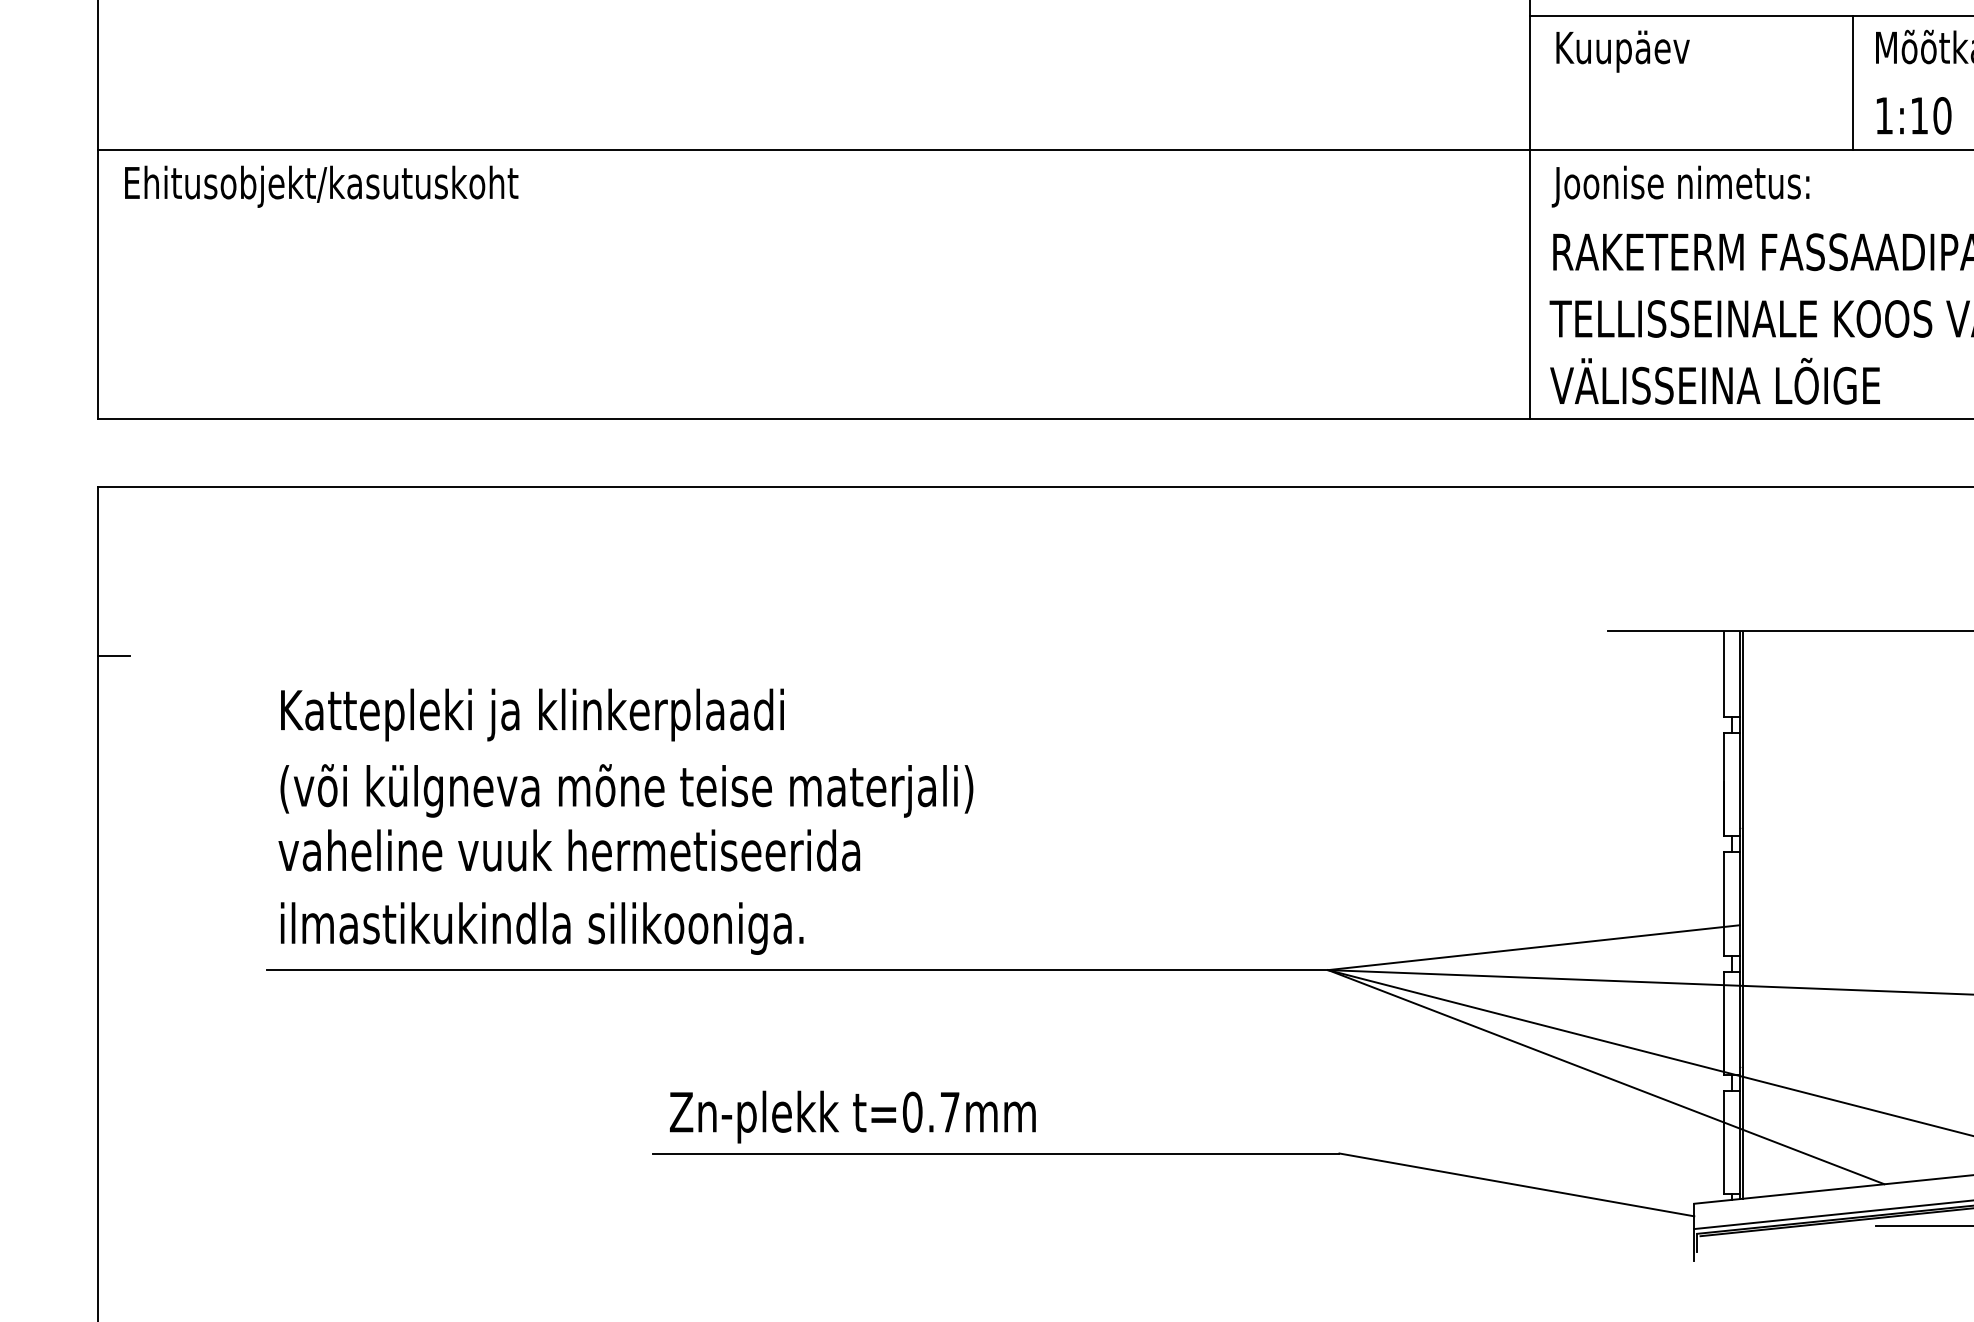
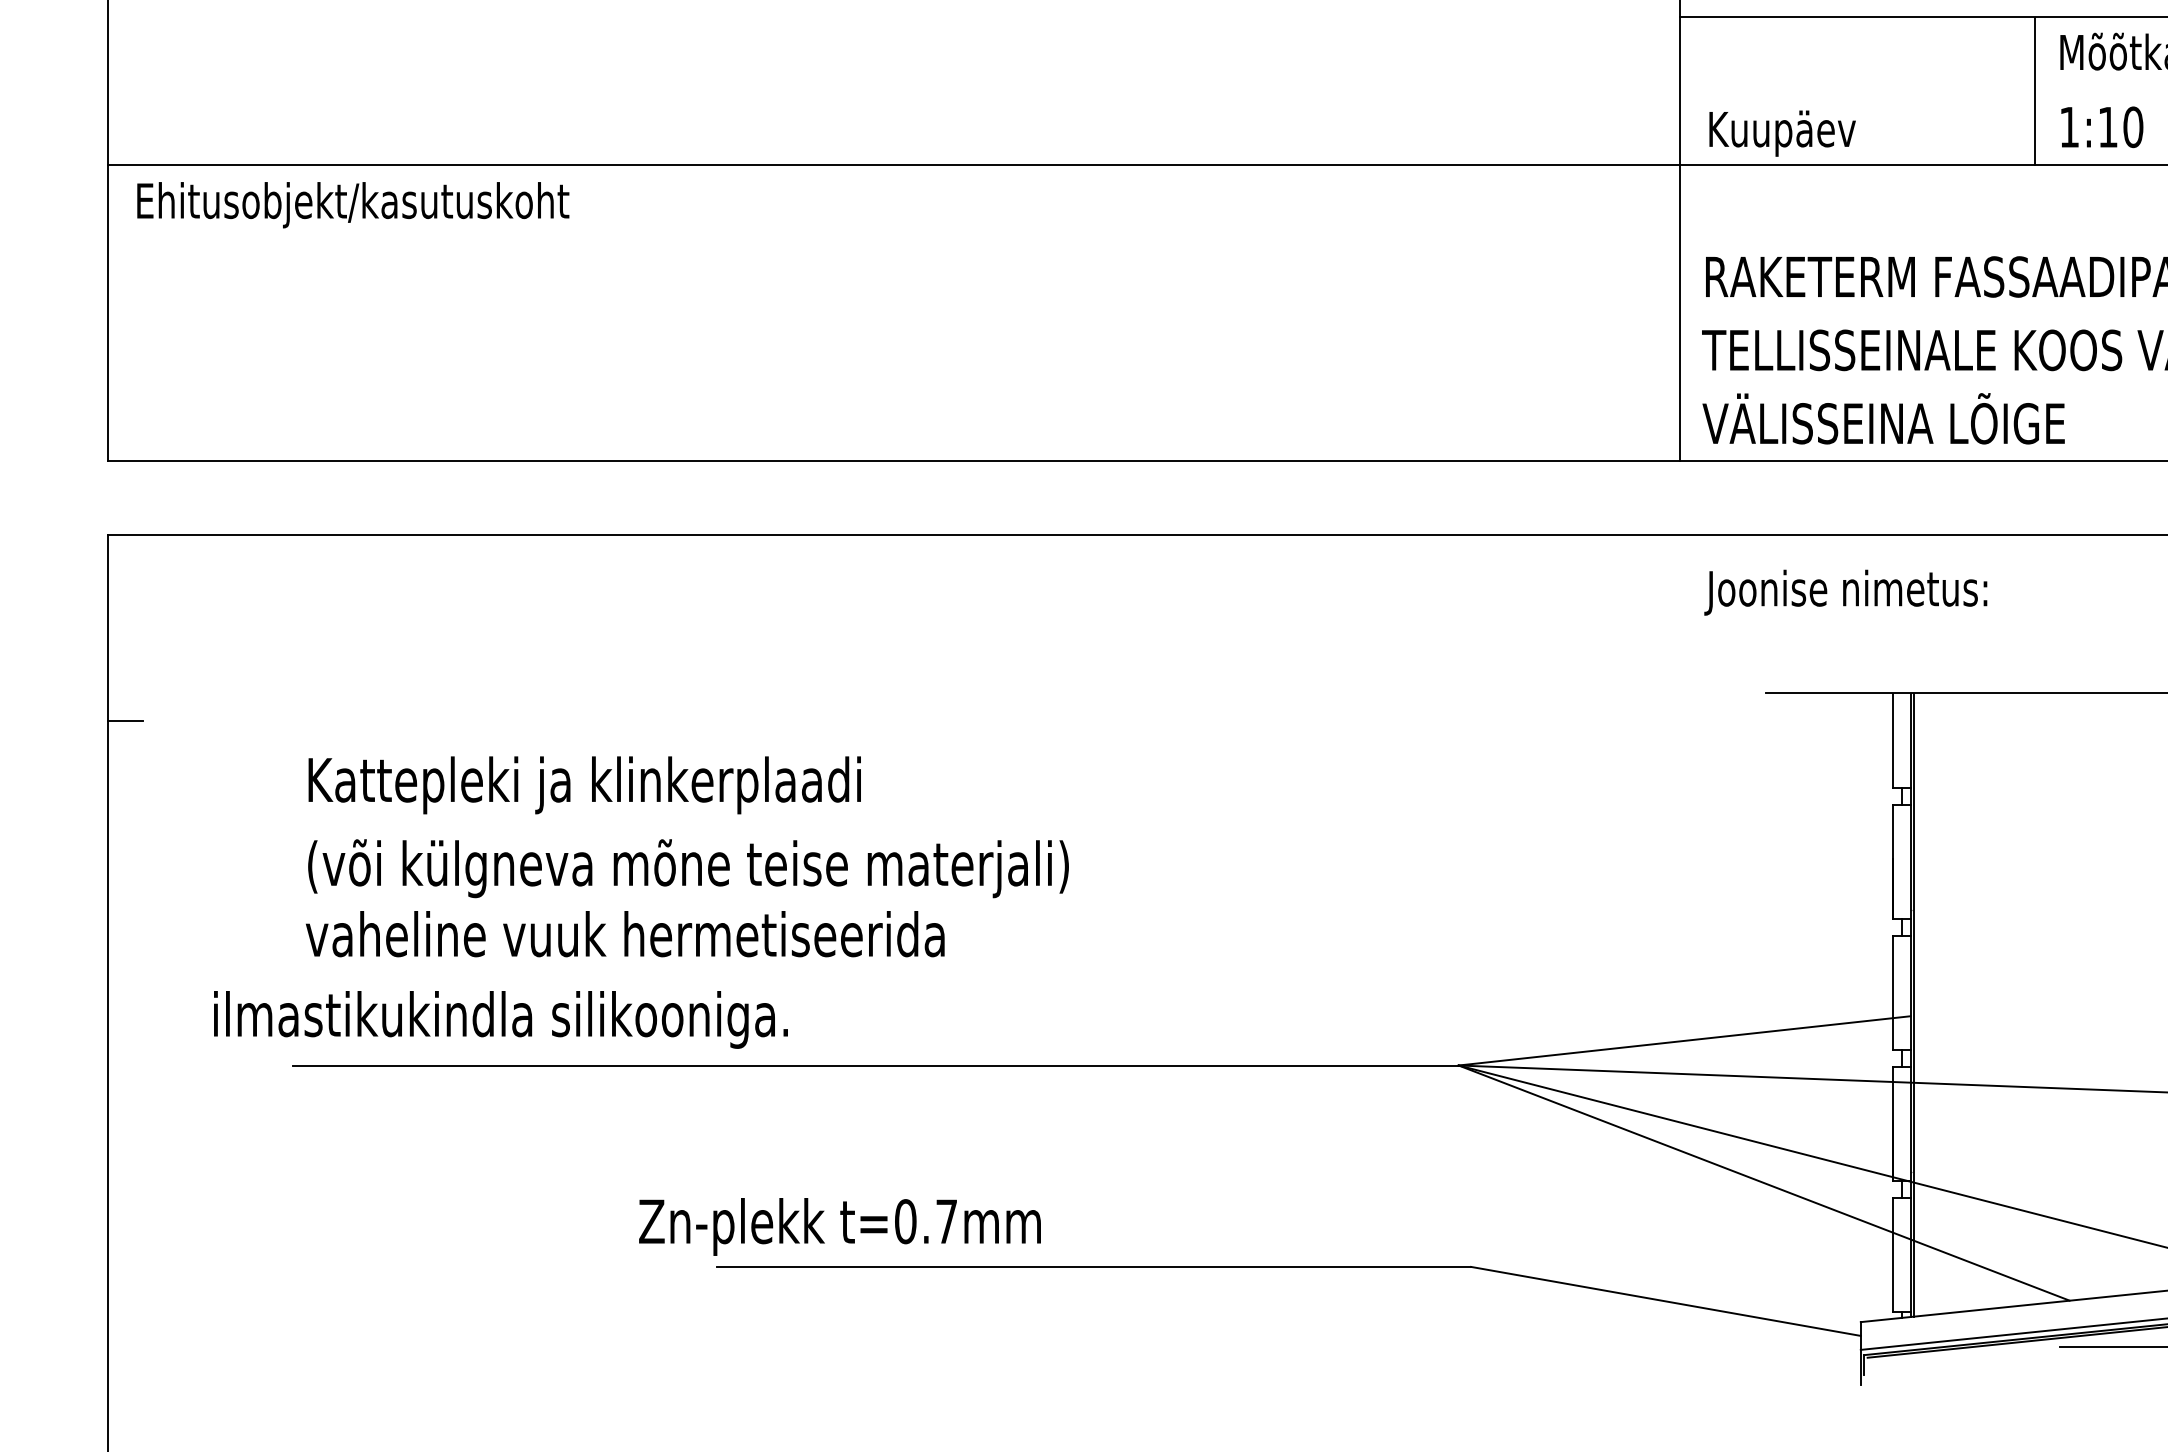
text: (1622, 51) -> (1781, 133), moved
text: (1680, 186) -> (1845, 592), moved
text: (542, 928) -> (501, 1019), moved
text: (852, 1116) -> (839, 1226), moved

